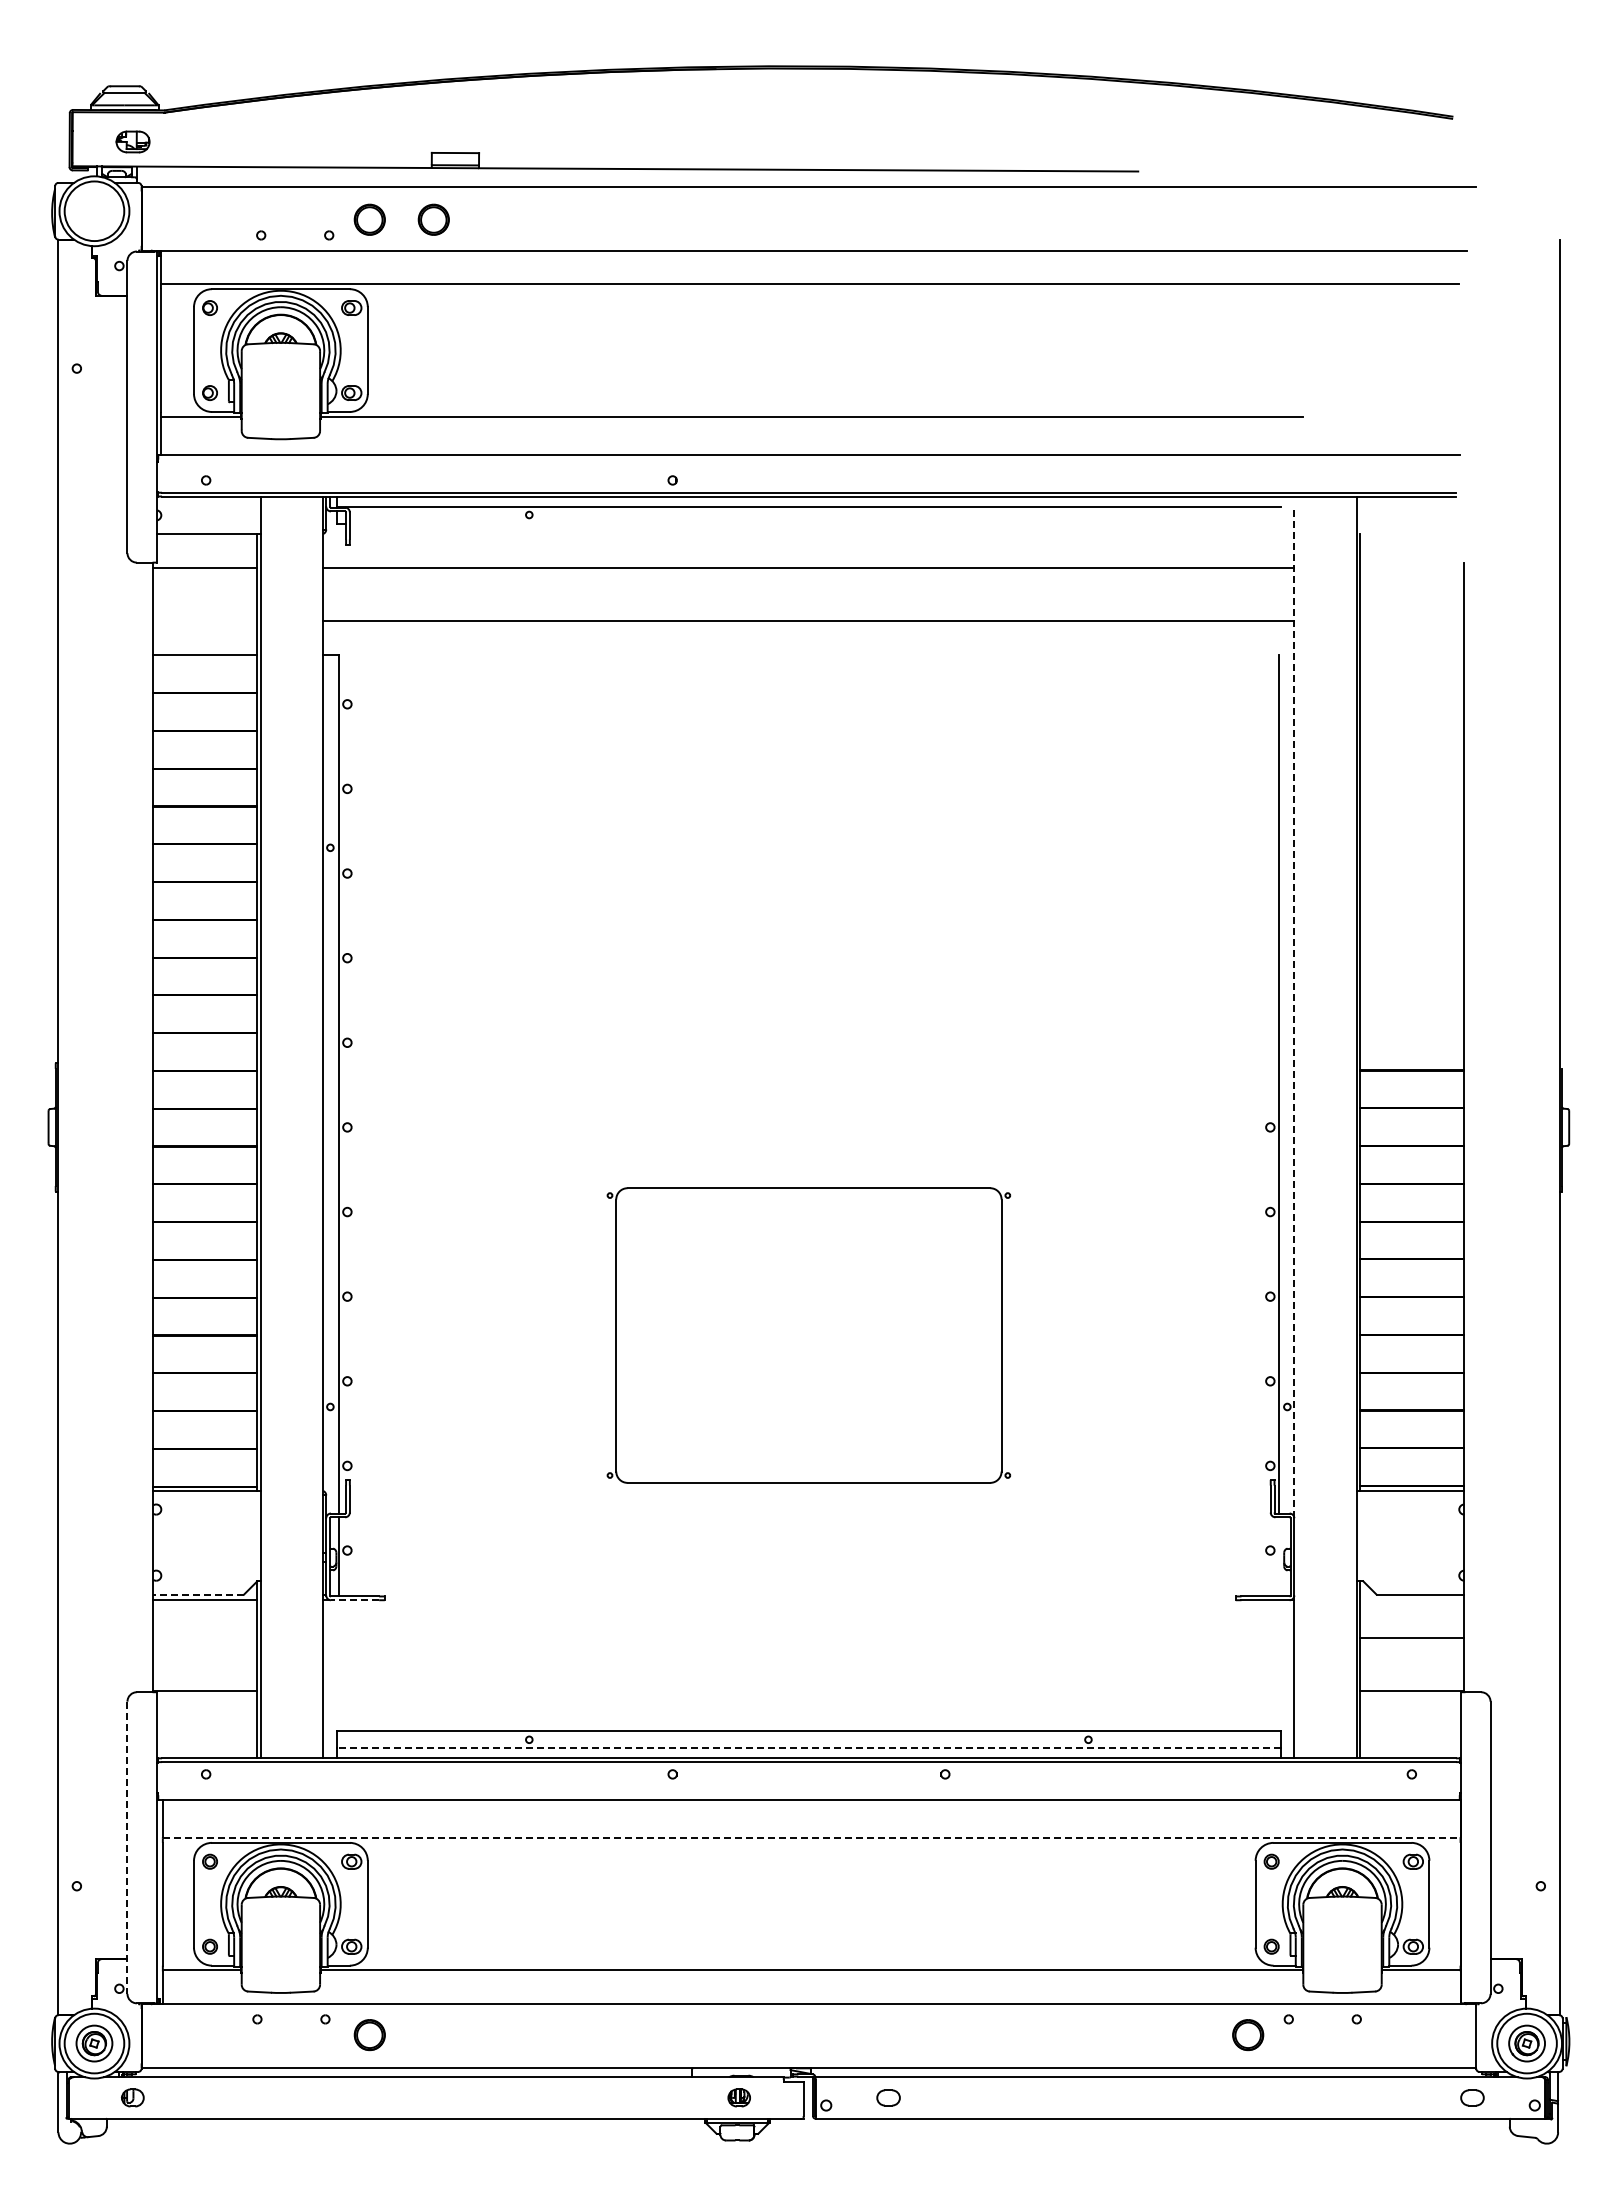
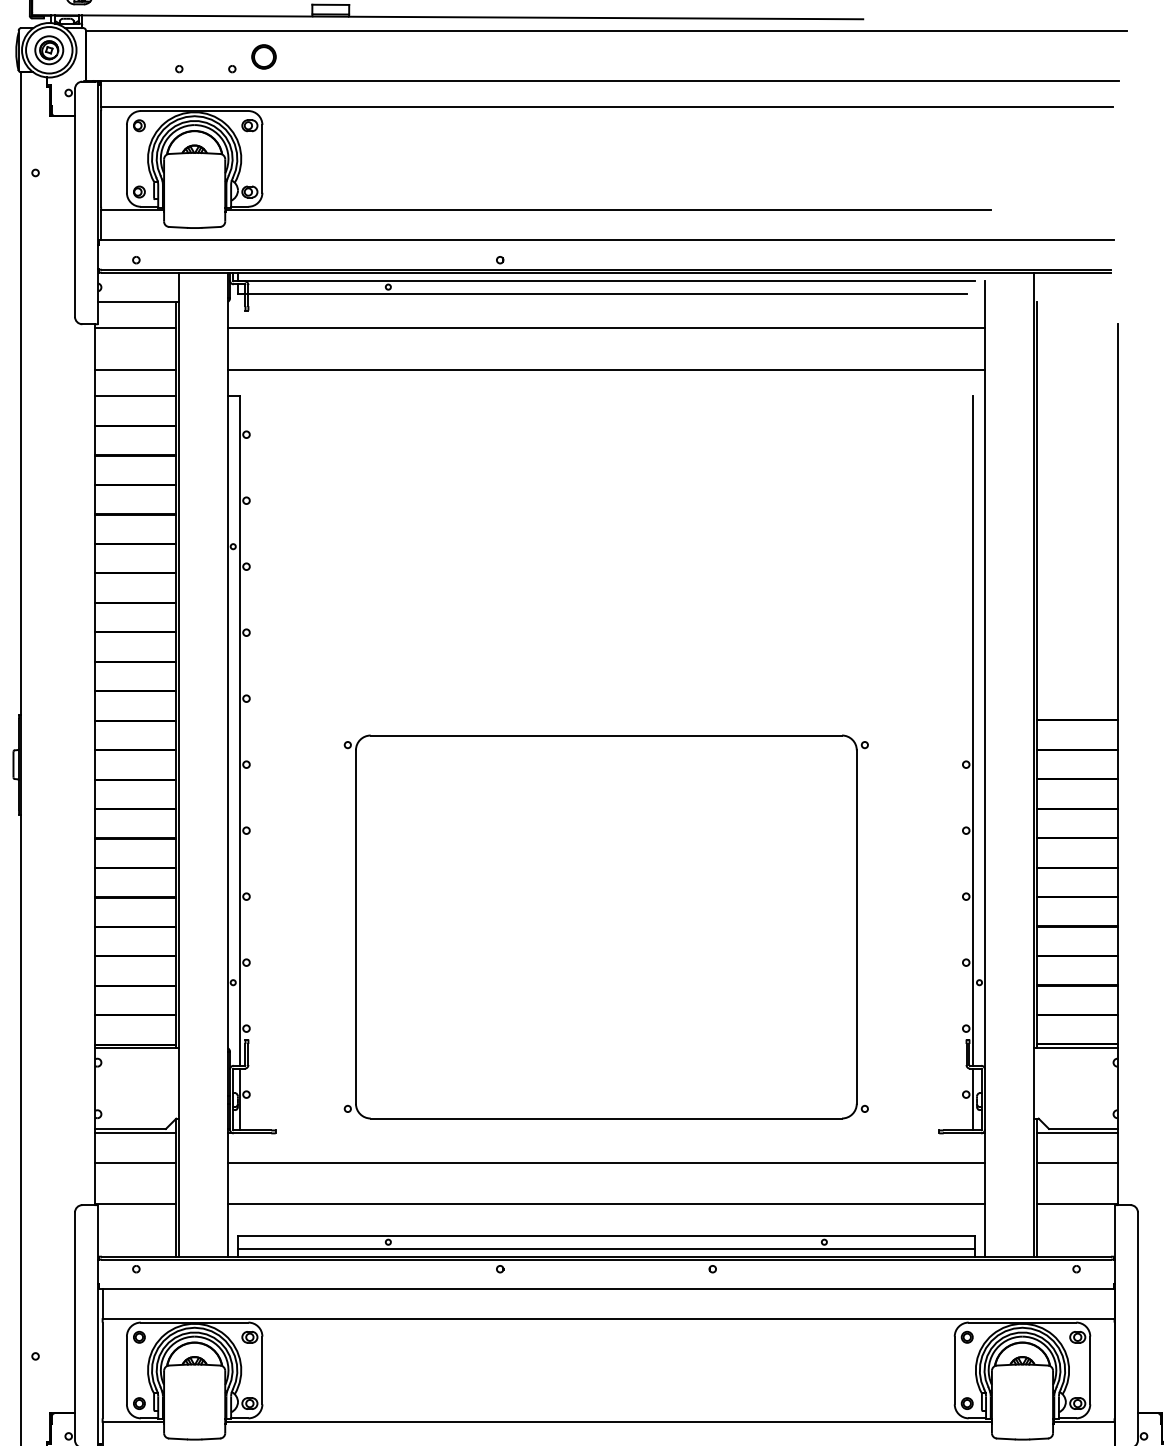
part: (94, 211) -> (49, 50), added
part: (433, 219) -> (313, 56), removed
line: (809, 523) -> (606, 293), added
line: (205, 620) -> (135, 369), added
line: (1294, 1012) -> (985, 675), dashed -> solid
part: (808, 1335) -> (606, 926), size x1.67
line: (1278, 1556) -> (972, 1099), added
line: (198, 1594) -> (130, 1128), dashed -> solid
line: (1412, 1599) -> (1077, 1132), added
line: (354, 1600) -> (252, 1133), dashed -> solid
line: (205, 1637) -> (135, 1162), added
line: (808, 1637) -> (606, 1162), added
line: (808, 1690) -> (606, 1203), added
line: (808, 1748) -> (606, 1249), dashed -> solid
line: (811, 1838) -> (608, 1319), dashed -> solid
line: (127, 1848) -> (75, 1326), dashed -> solid

